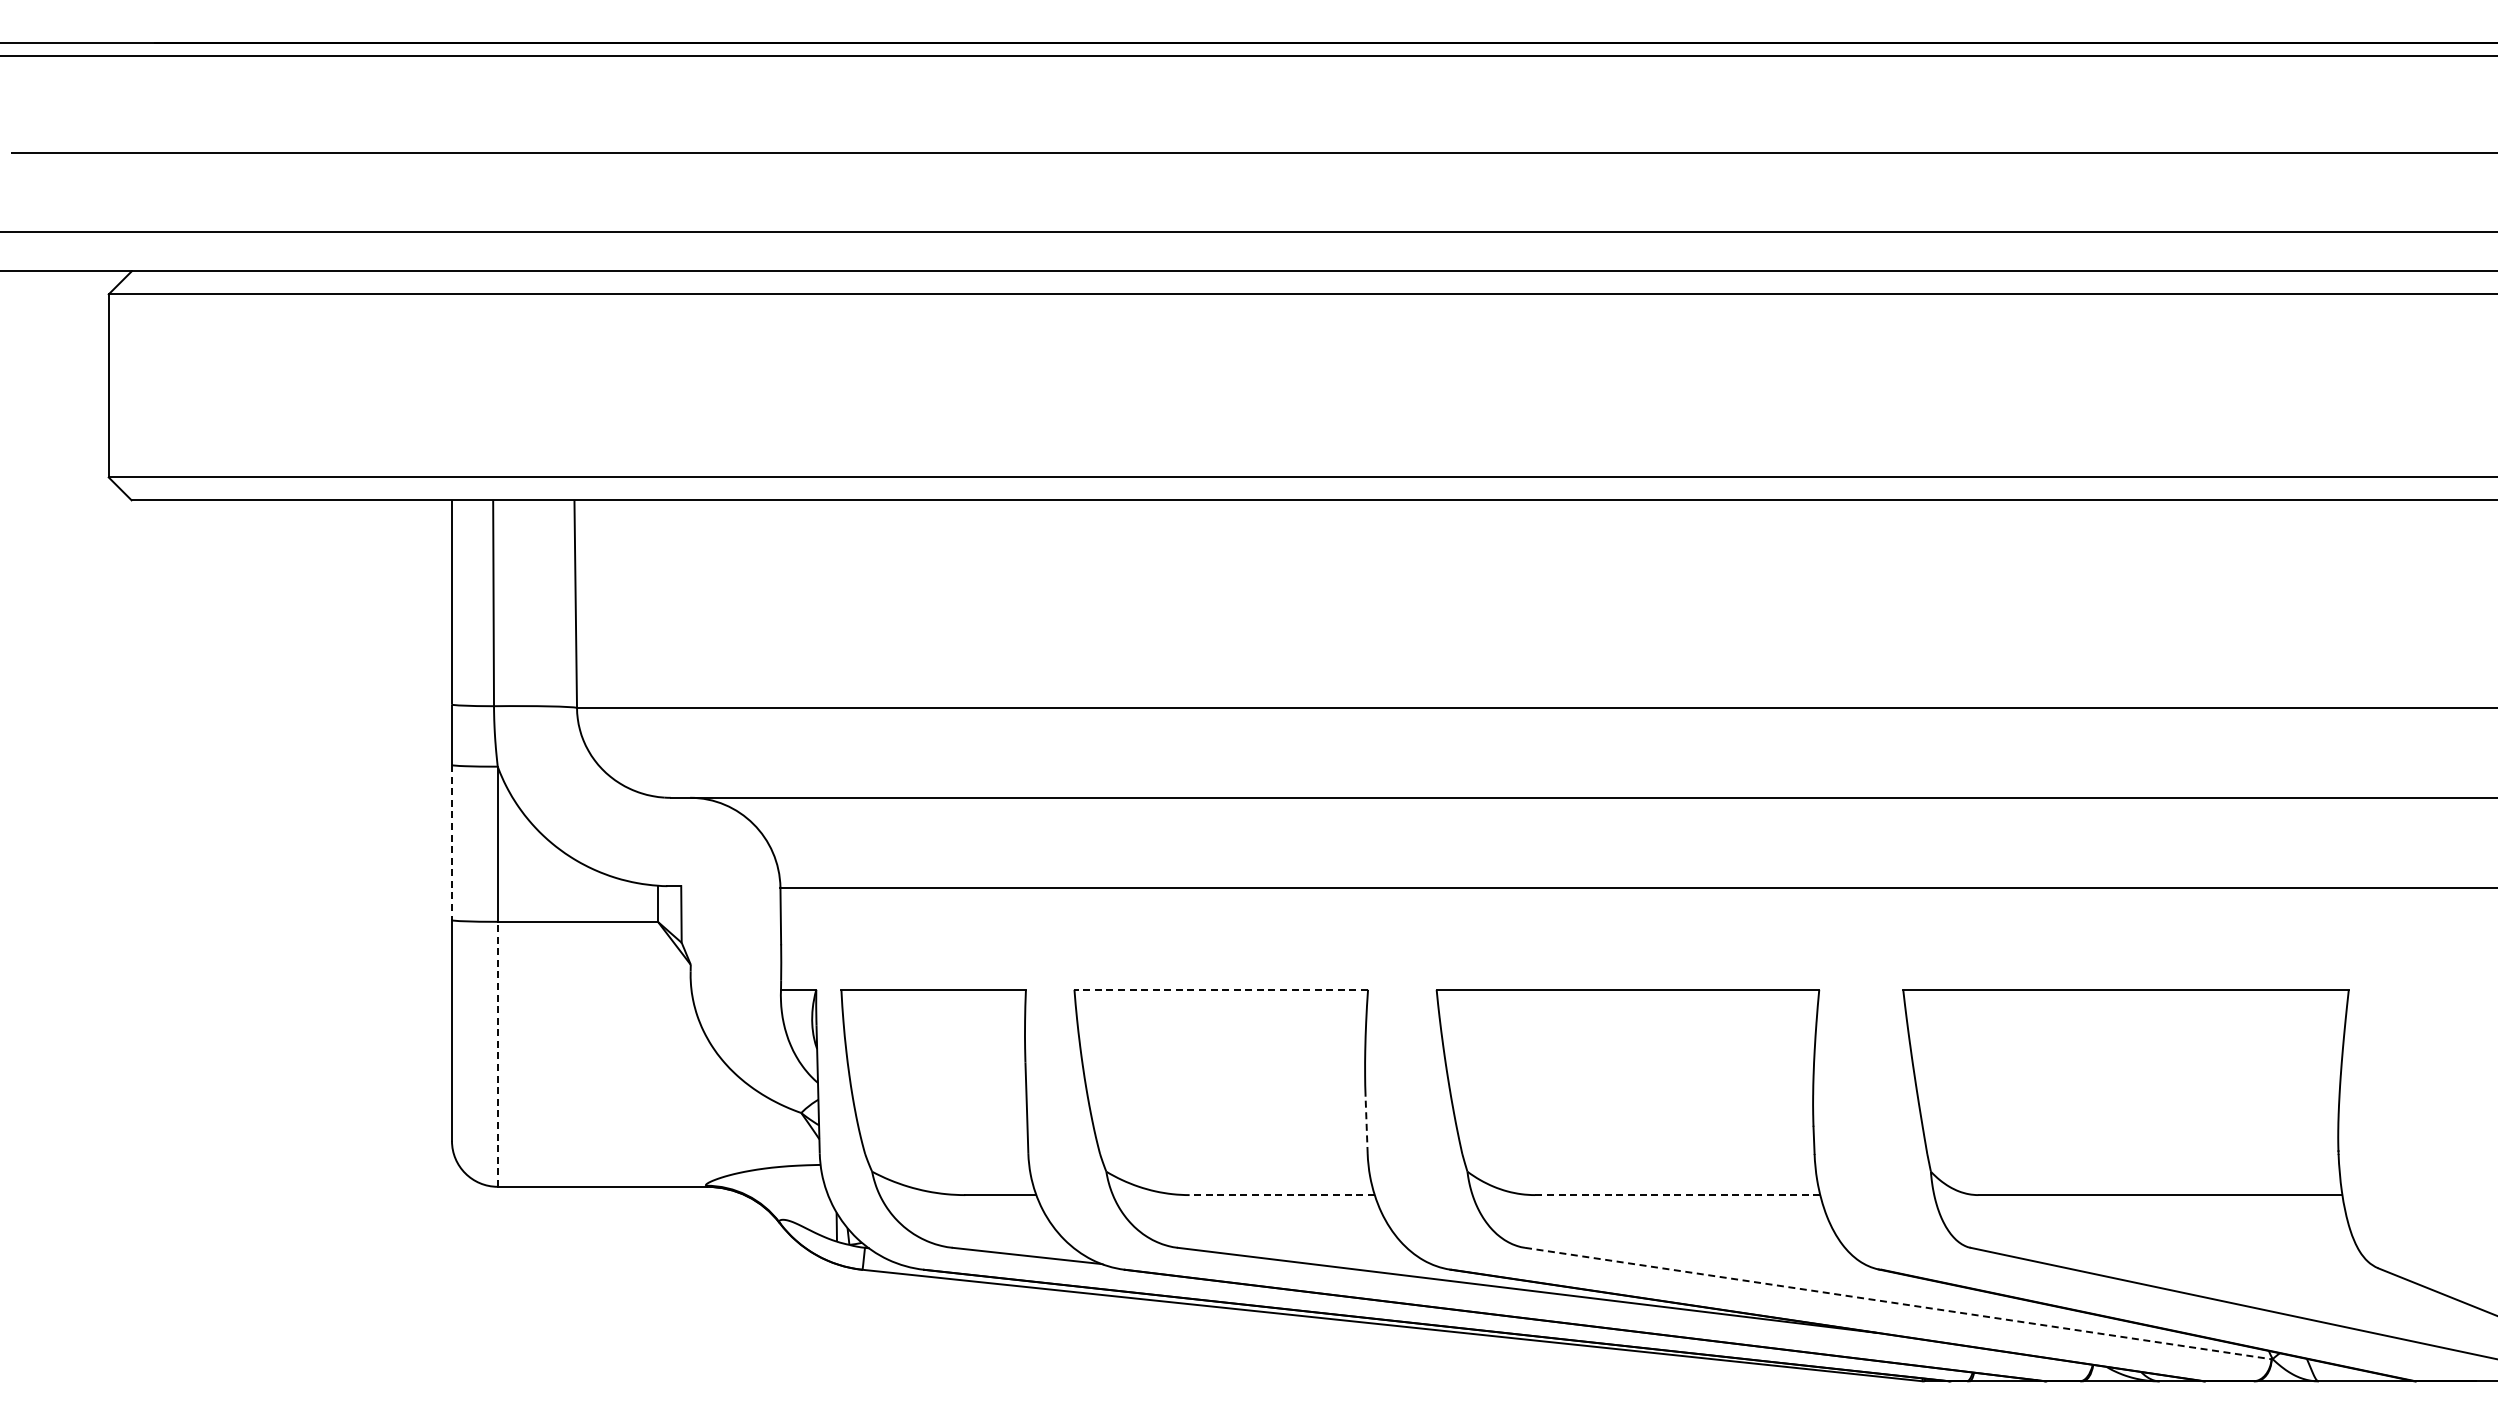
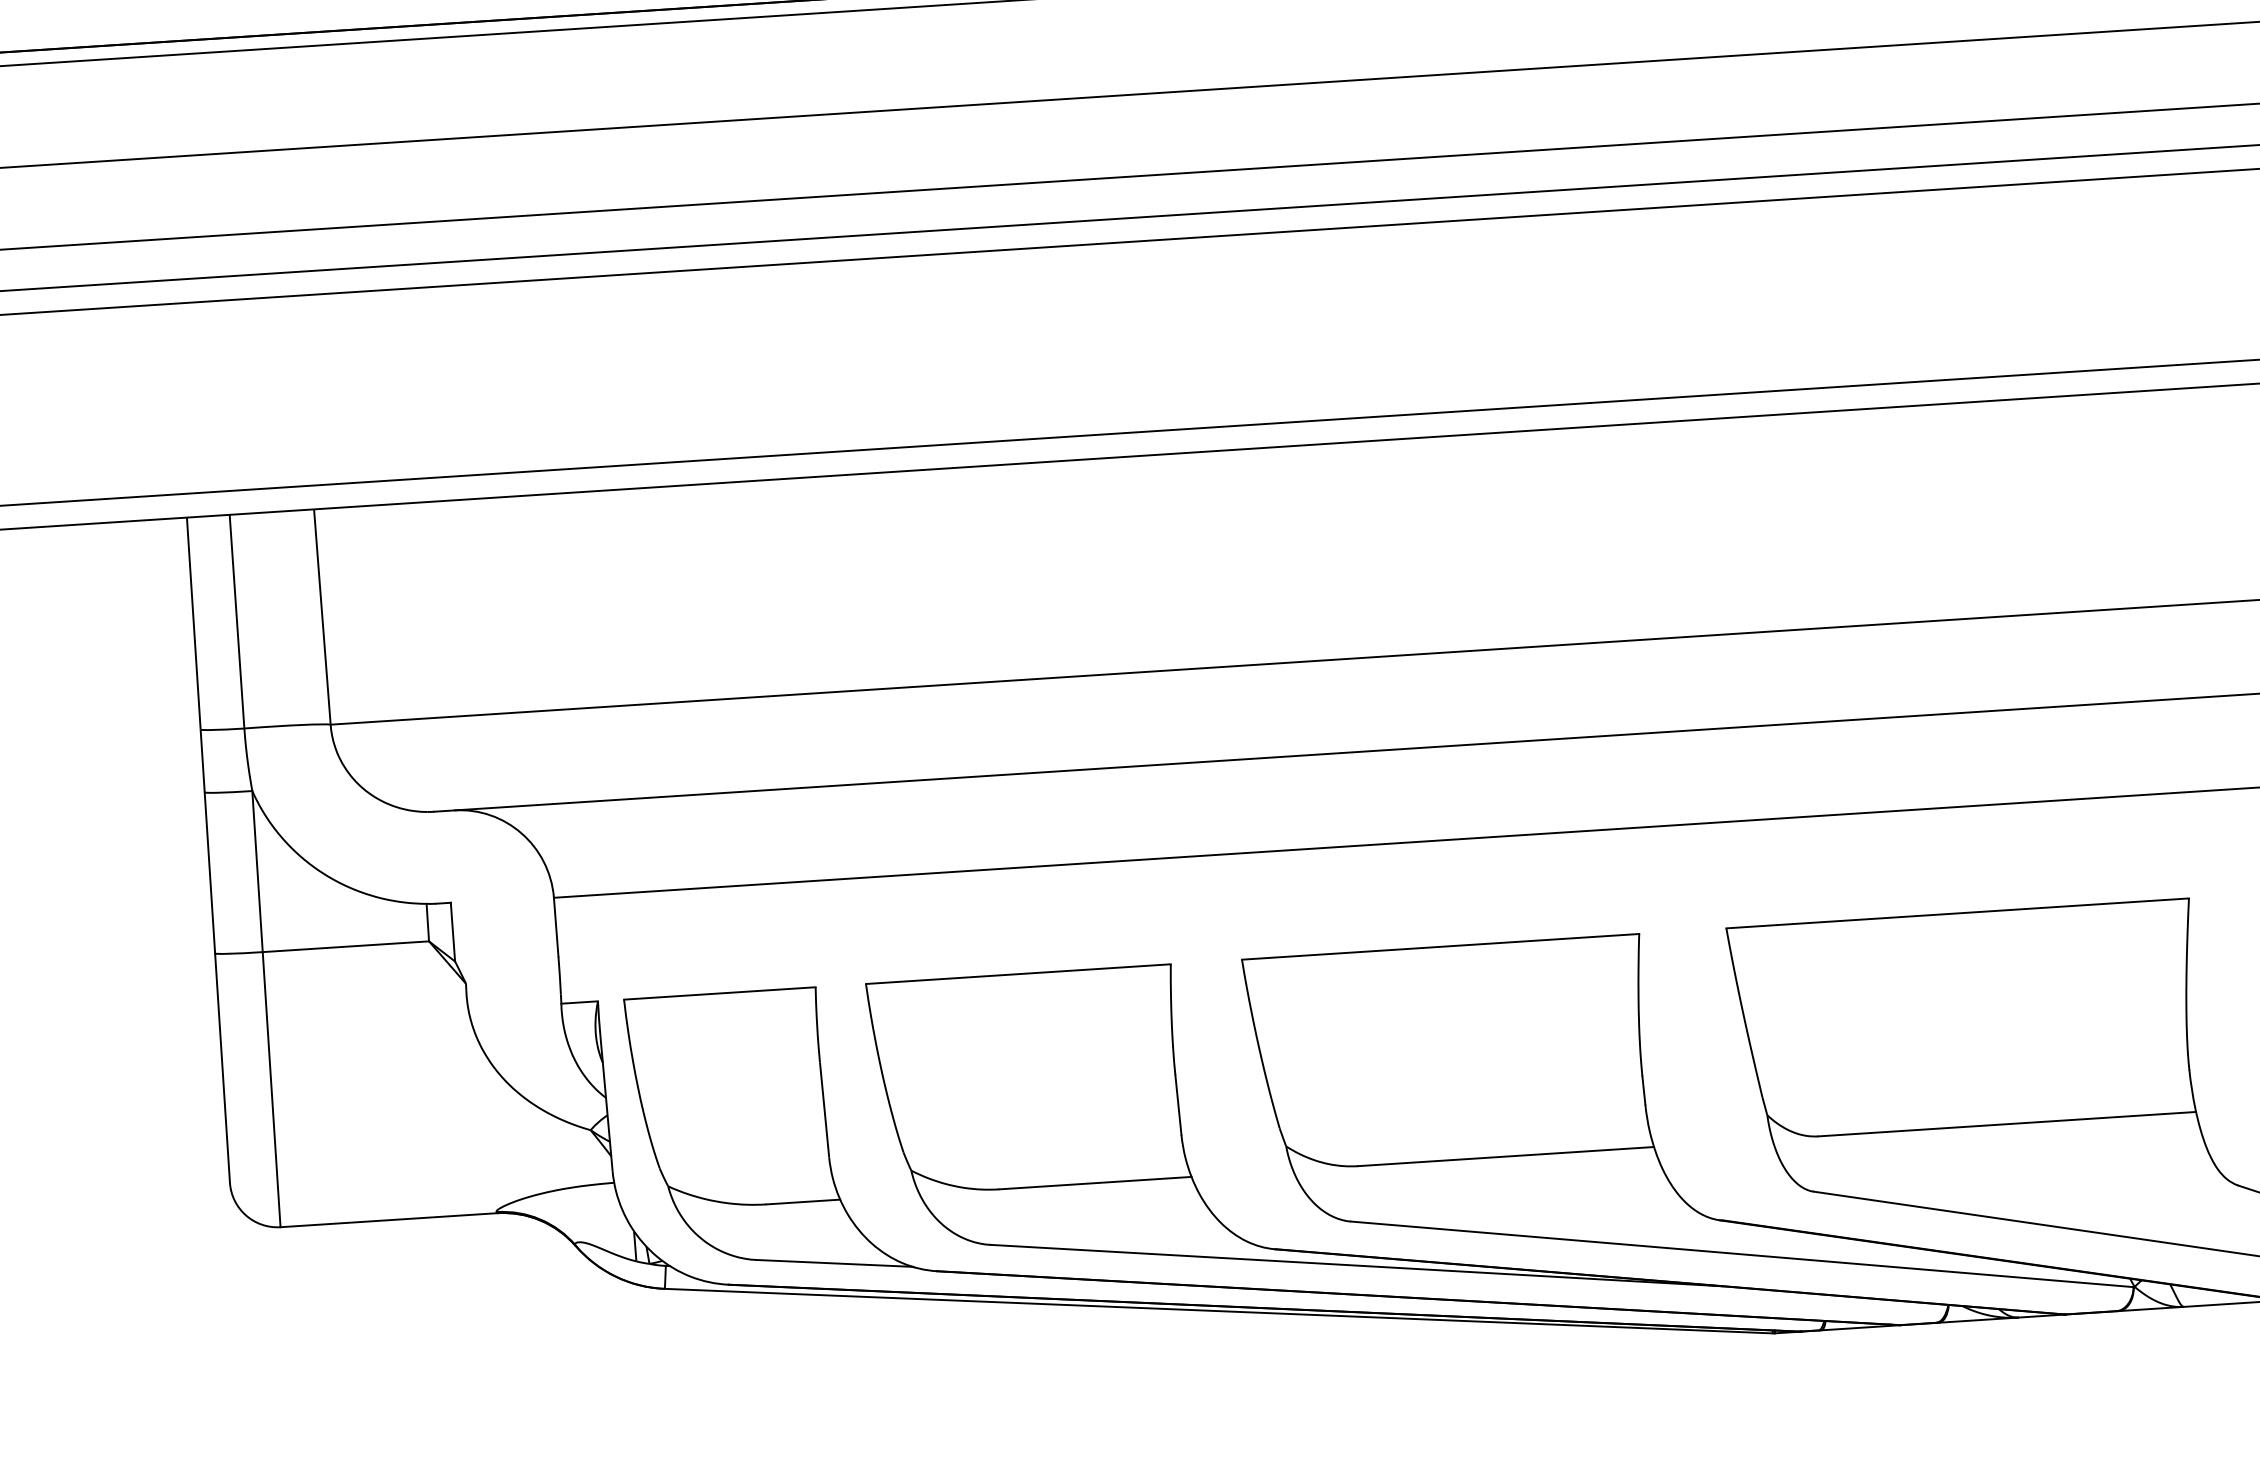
line: (451, 842) -> (209, 872), dashed -> solid
line: (1221, 989) -> (1018, 973), dashed -> solid
line: (497, 1053) -> (271, 1088), dashed -> solid
line: (1366, 1125) -> (1178, 1105), dashed -> solid
line: (1282, 1195) -> (1095, 1183), dashed -> solid
line: (1677, 1195) -> (1505, 1157), dashed -> solid
line: (1898, 1303) -> (1742, 1254), dashed -> solid

